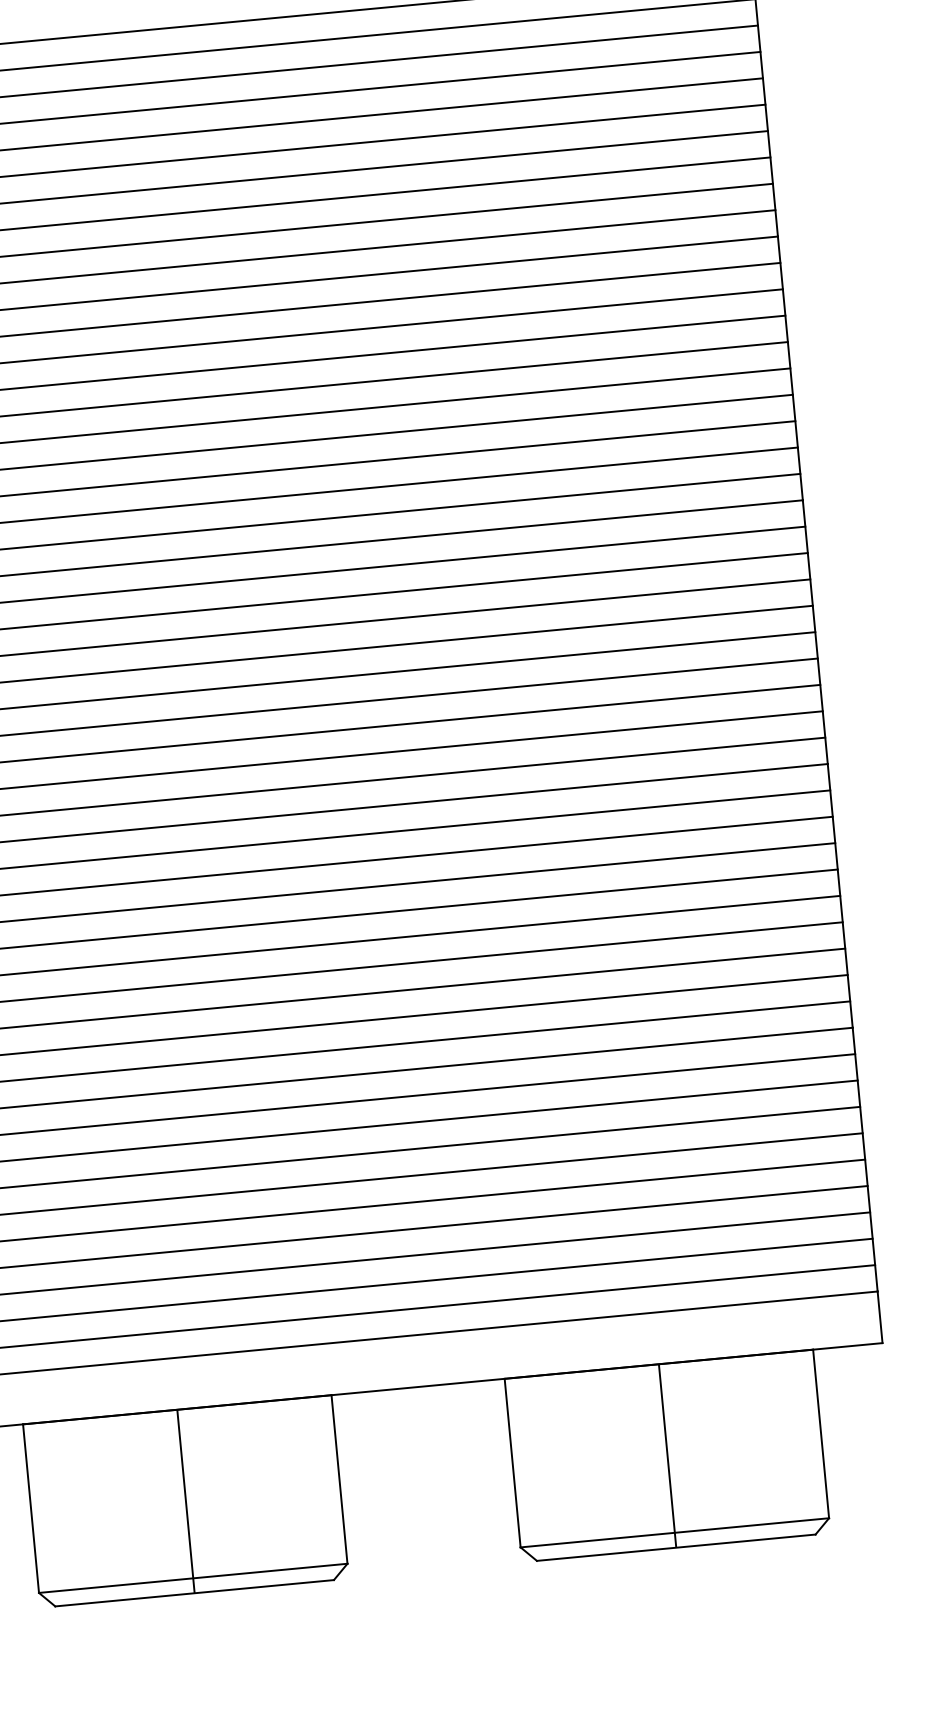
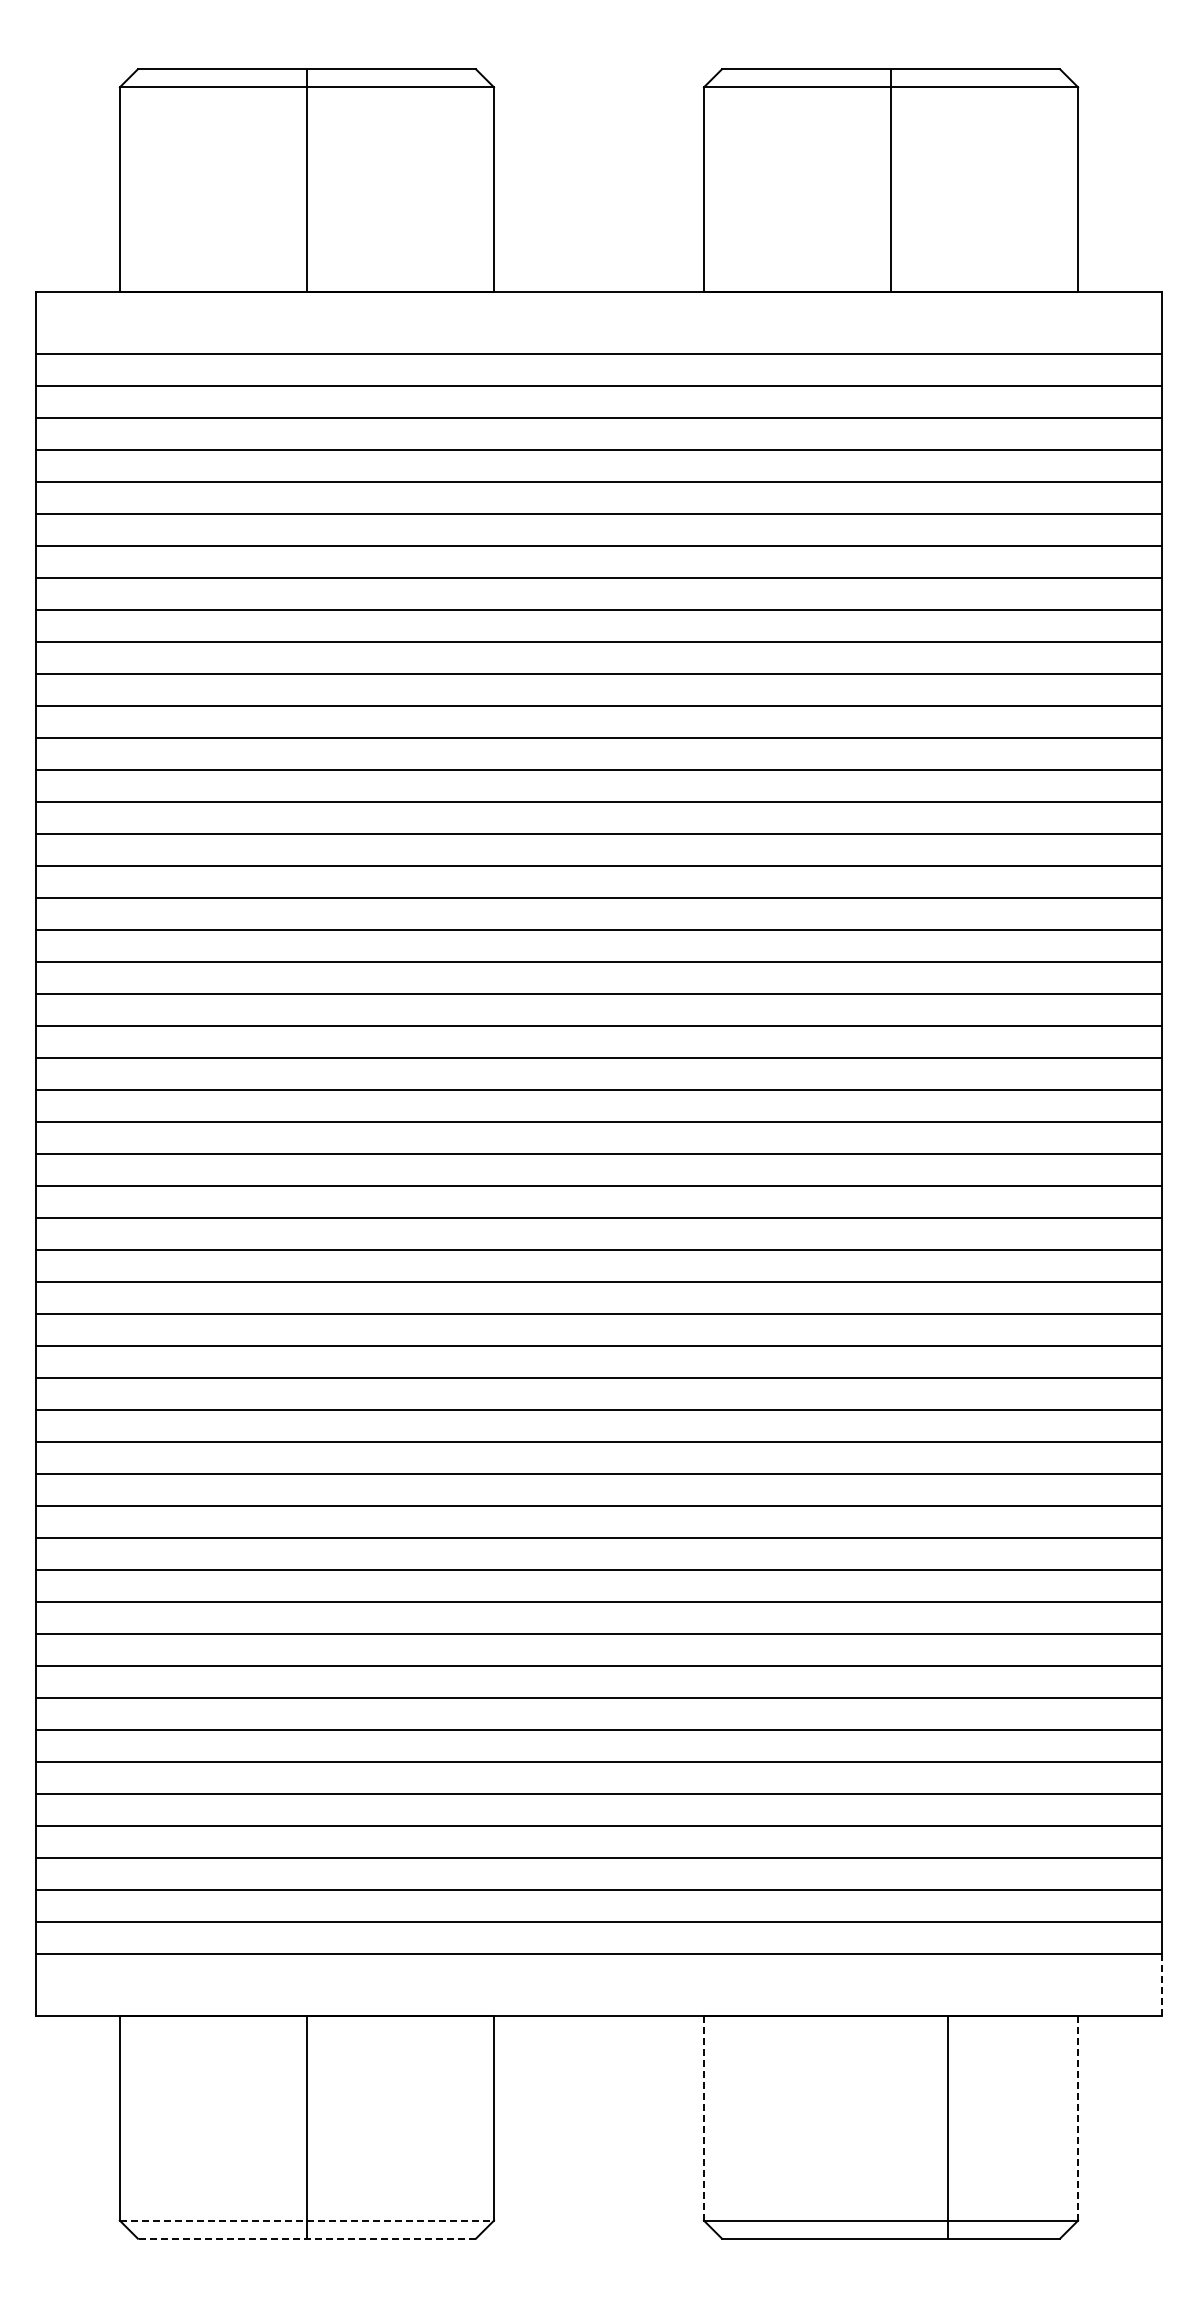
line: (880, 1316) -> (1162, 1984), solid -> dashed
line: (821, 1433) -> (1078, 2118), solid -> dashed
line: (667, 1455) -> (948, 2127), moved
line: (512, 1463) -> (703, 2118), solid -> dashed
line: (193, 1578) -> (307, 2220), solid -> dashed
line: (194, 1593) -> (306, 2238), solid -> dashed

